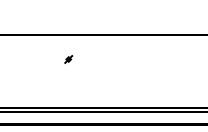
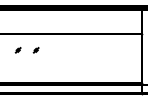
part: (40, 59) -> (17, 50), added

